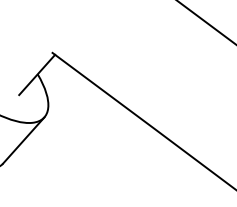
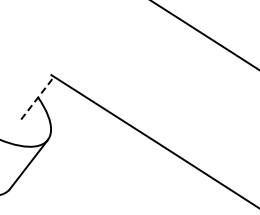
line: (37, 75) -> (37, 98), solid -> dashed

